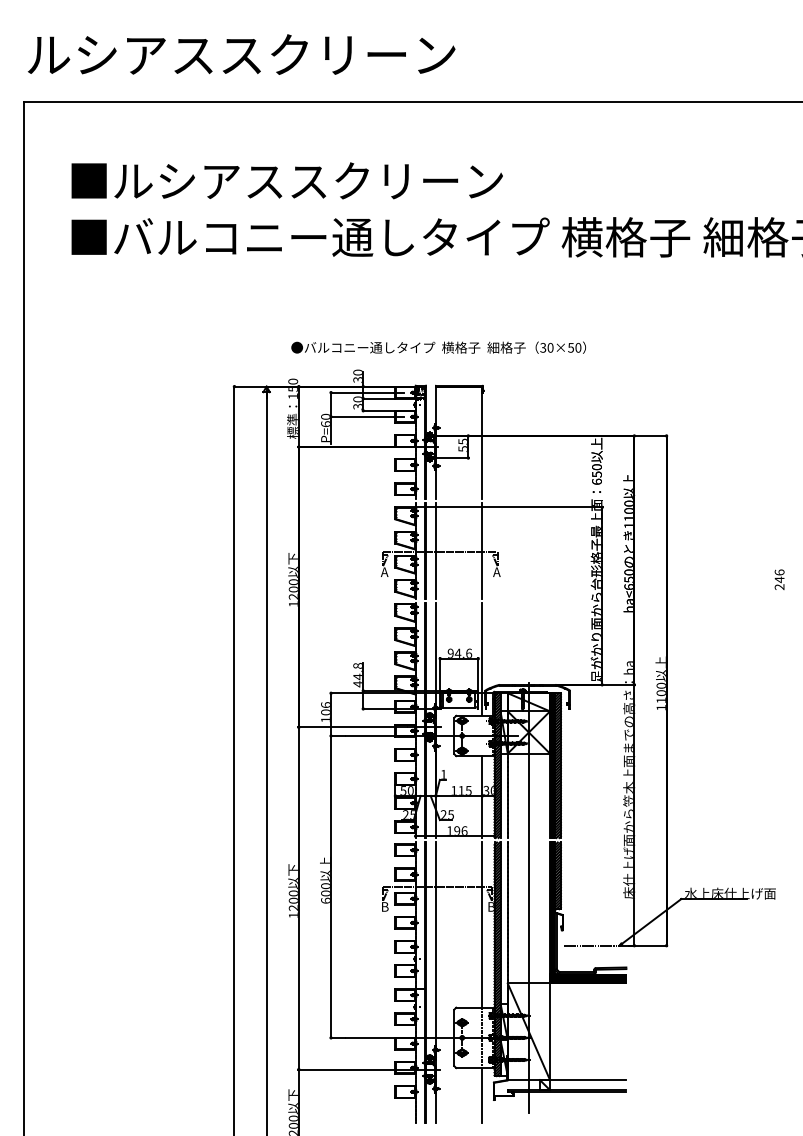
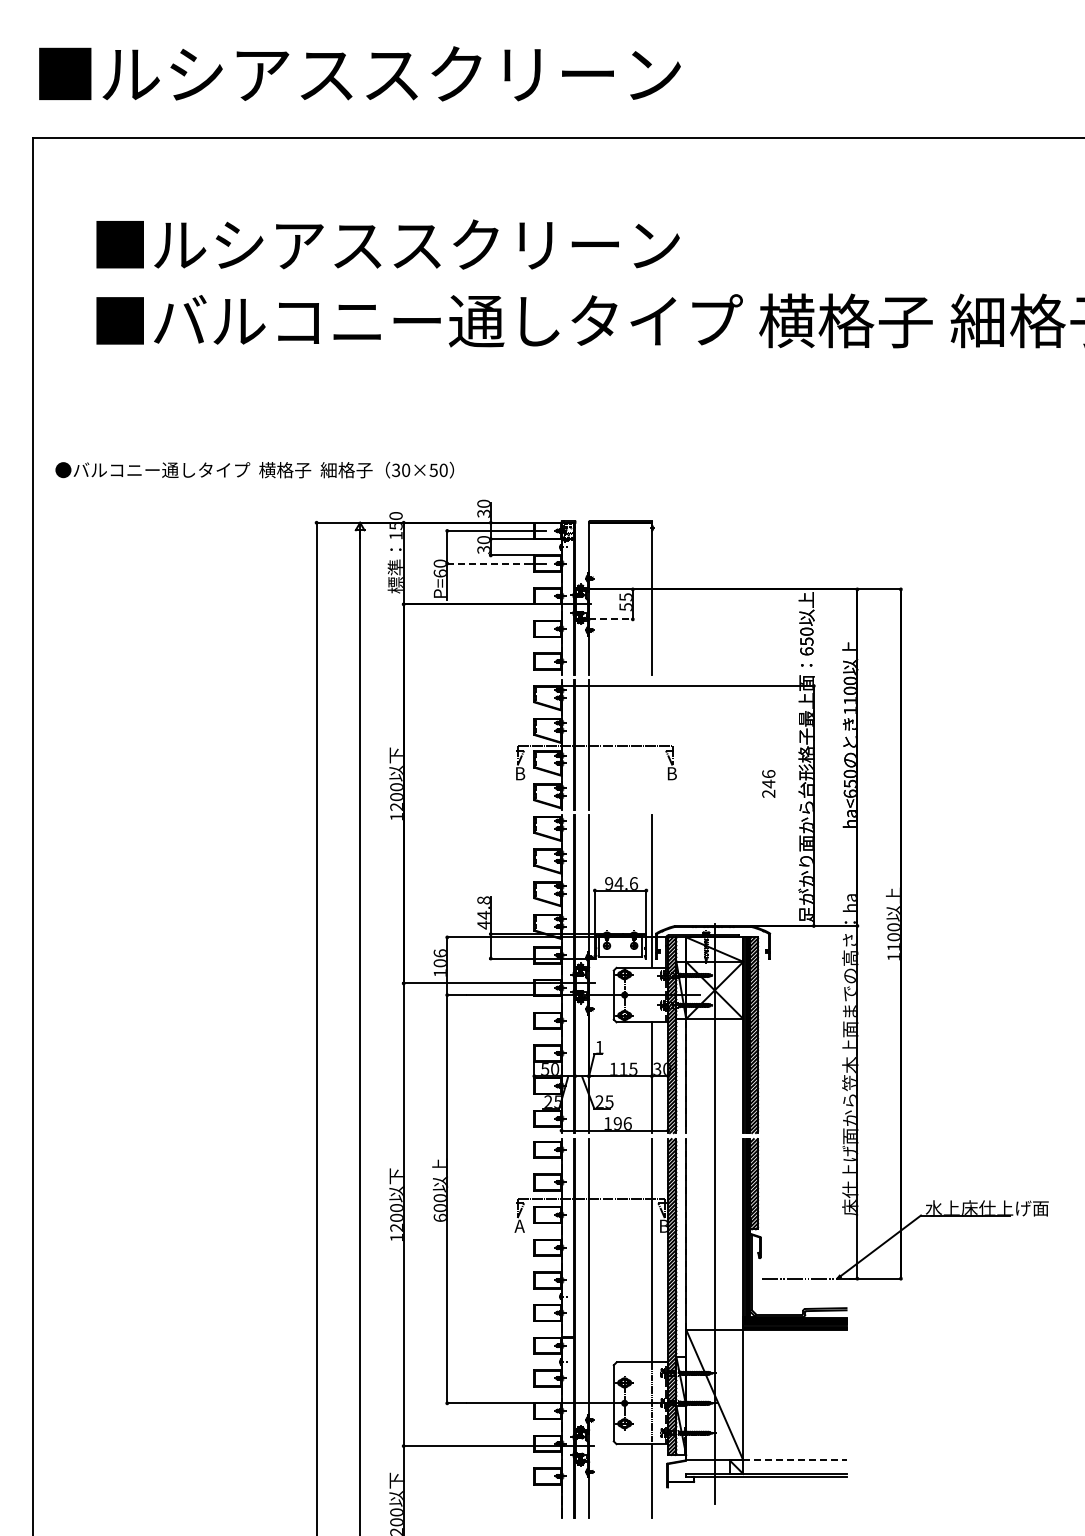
text: (265, 54) -> (358, 73), ルシアススクリーン -> ■ルシアススクリーン
text: (438, 347) -> (254, 469), moved
line: (361, 416) -> (488, 563), solid -> dashed
line: (452, 458) -> (611, 619), solid -> dashed
line: (482, 550) -> (651, 744), removed
text: (384, 572) -> (519, 773), A -> B
text: (496, 572) -> (671, 773), A -> B
text: (779, 579) -> (768, 783), moved
text: (384, 906) -> (519, 1225), B -> A
line: (587, 1080) -> (794, 1460), solid -> dashed

